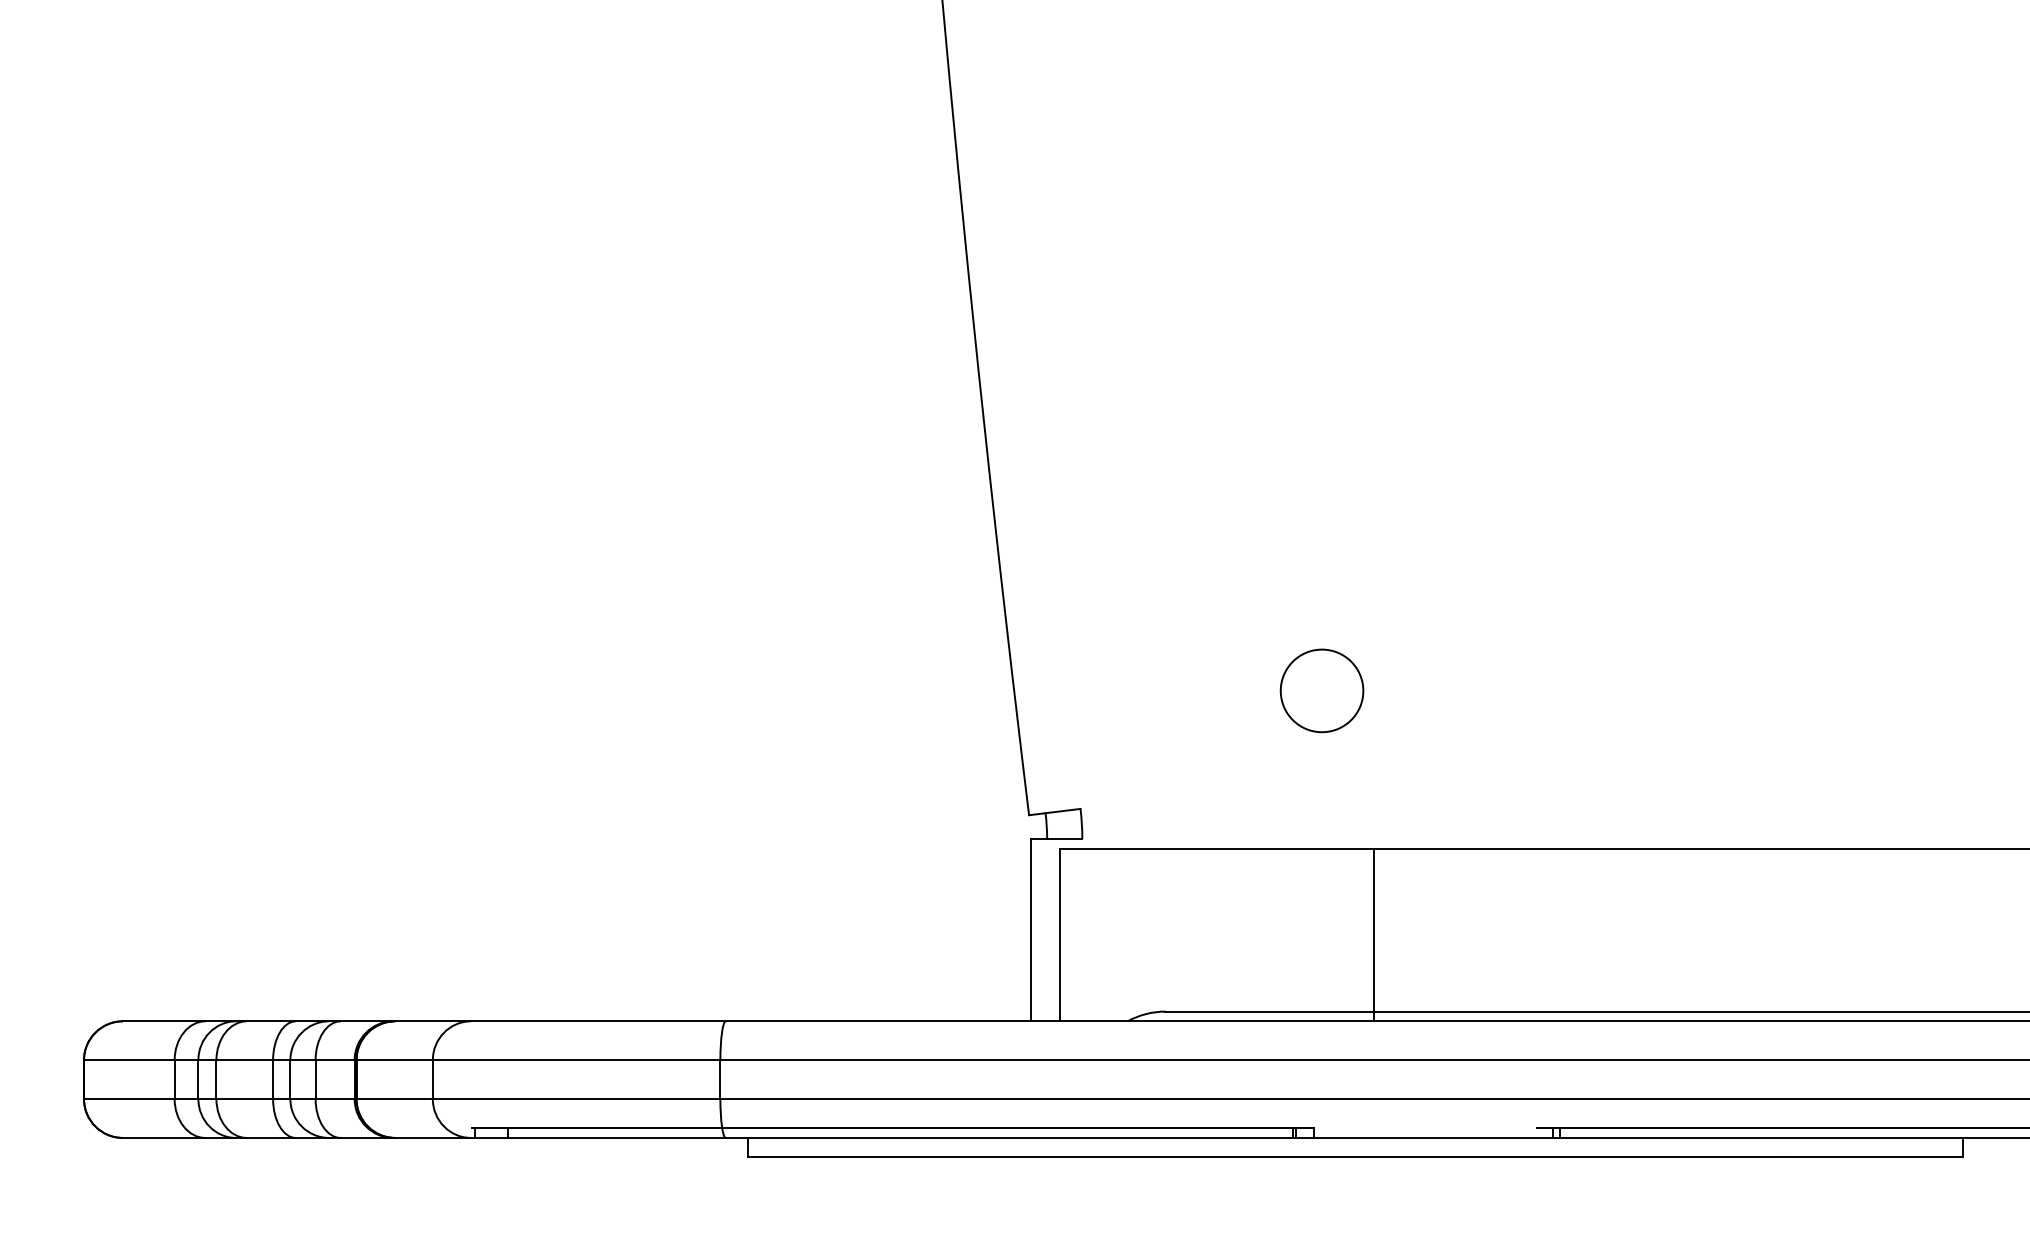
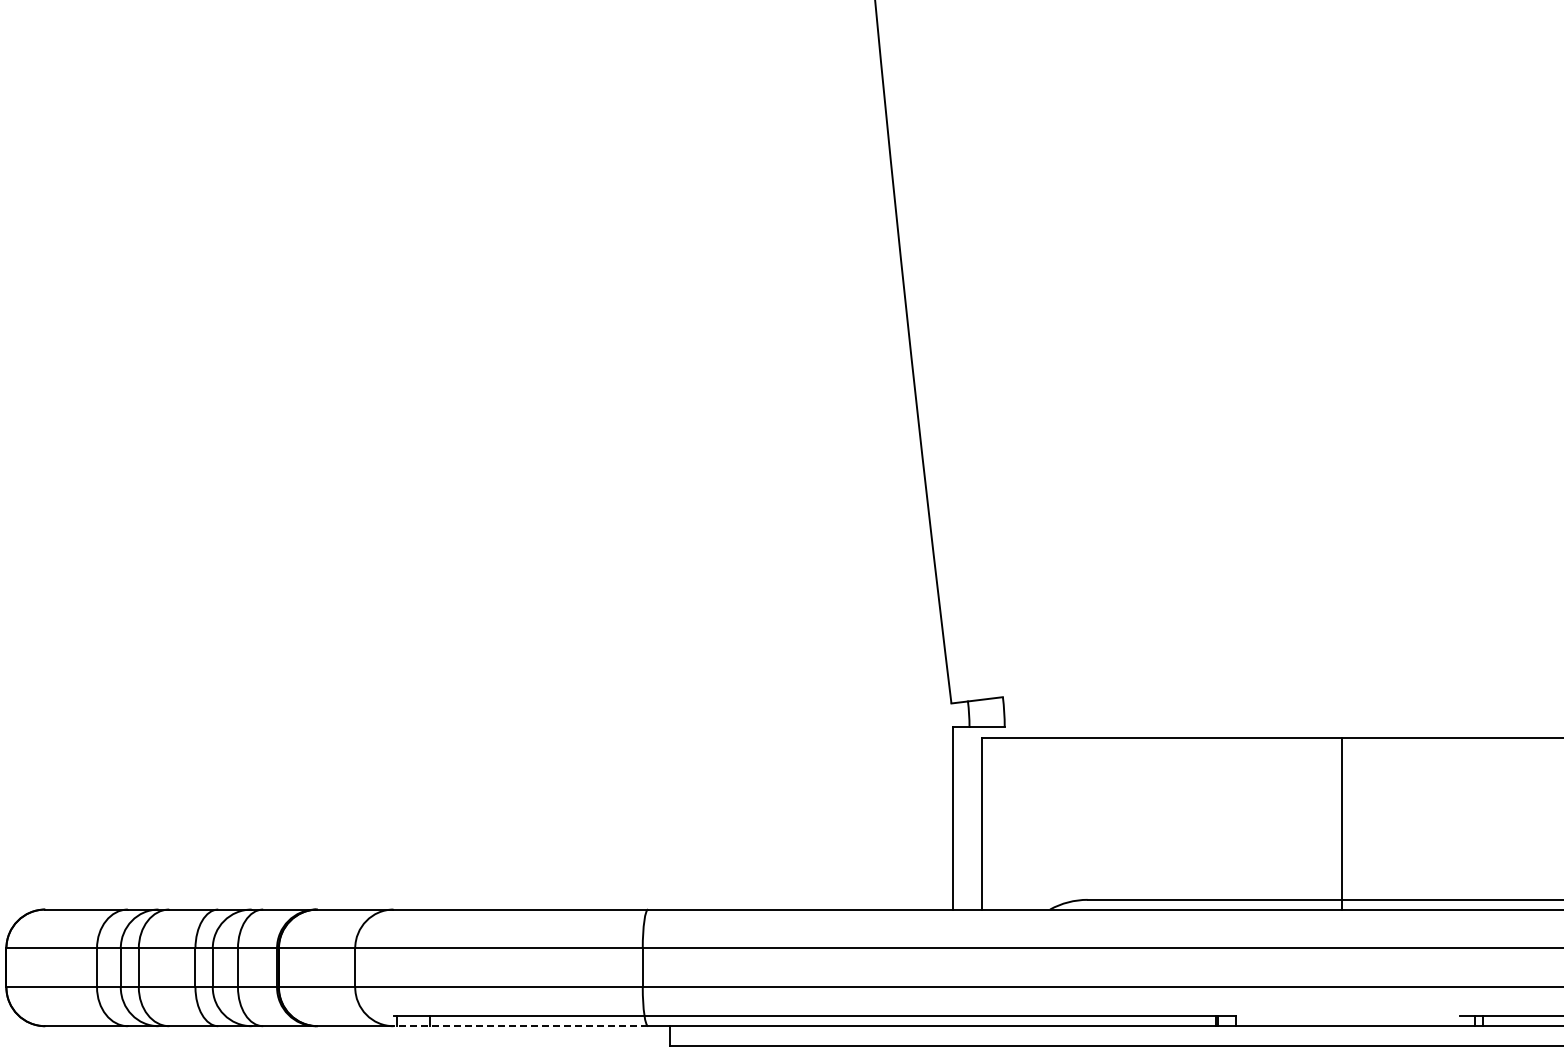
circle: (1321, 690) -> (1243, 578), removed
line: (1373, 935) -> (1341, 823), moved
line: (597, 1137) -> (519, 1025), solid -> dashed

